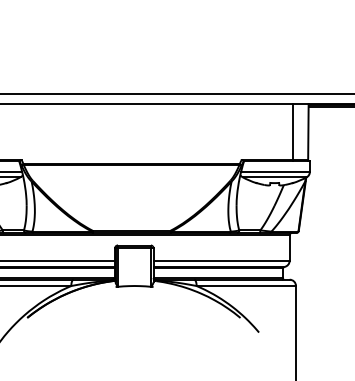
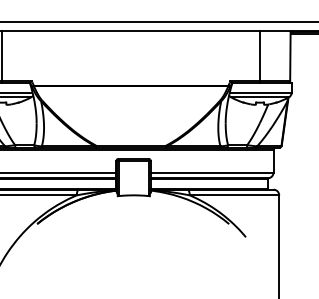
line: (292, 131) -> (259, 56), moved

